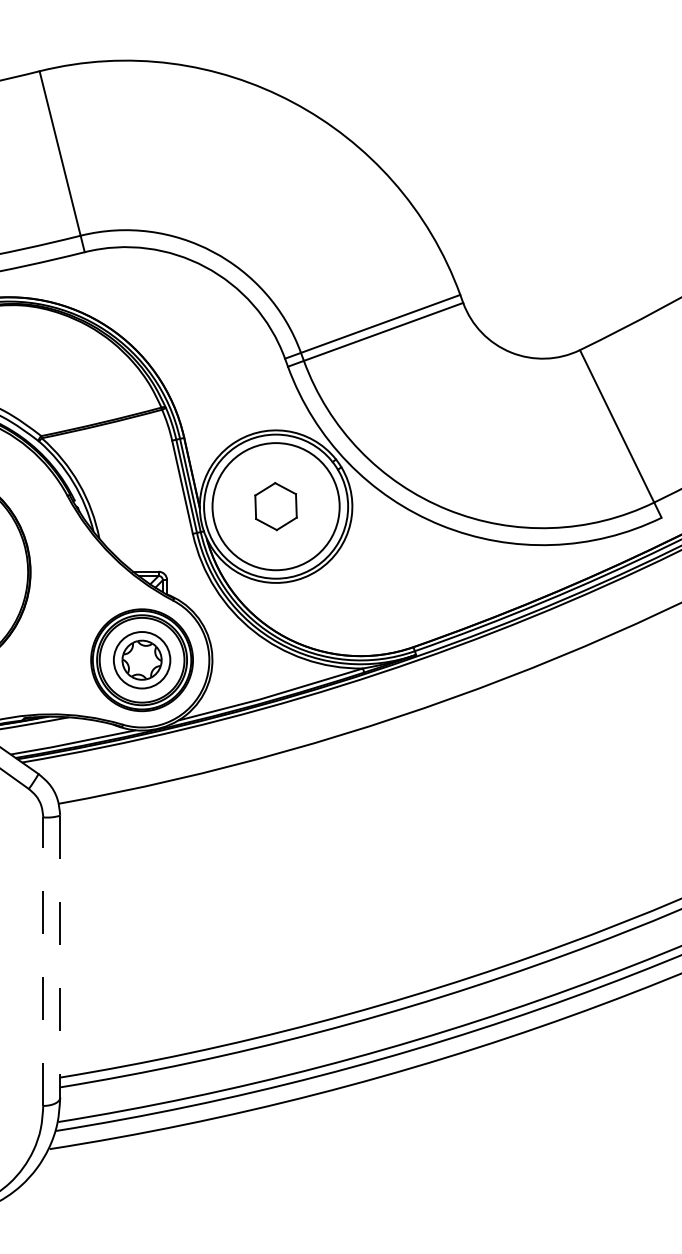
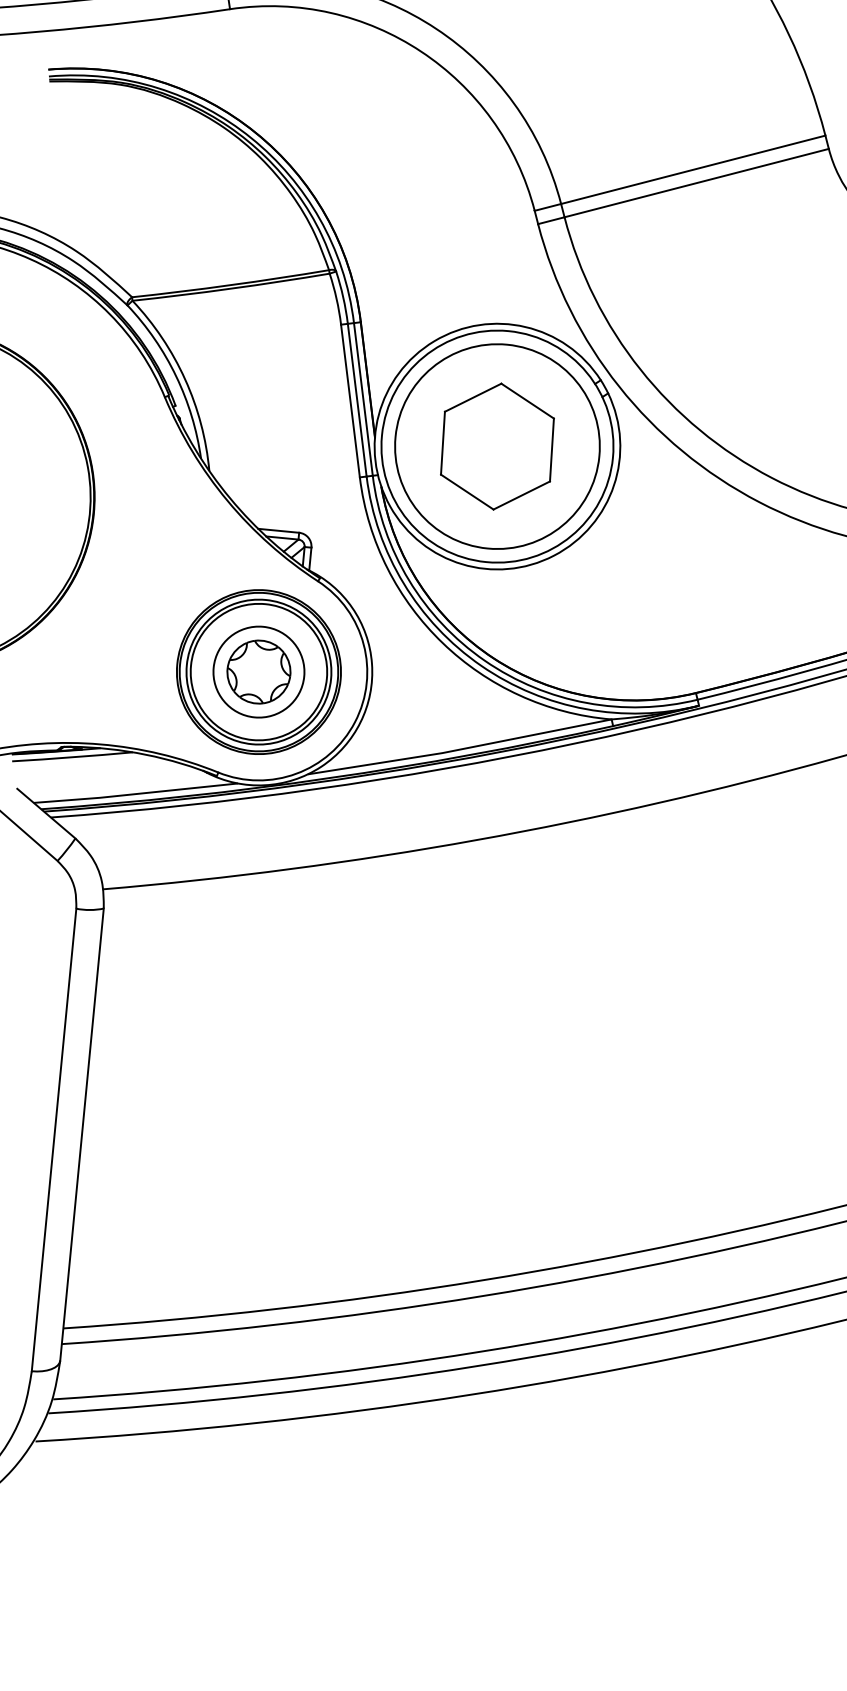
part: (275, 506) -> (496, 446), size x1.67
line: (60, 957) -> (82, 1135), dashed -> solid
line: (43, 961) -> (54, 1139), dashed -> solid

